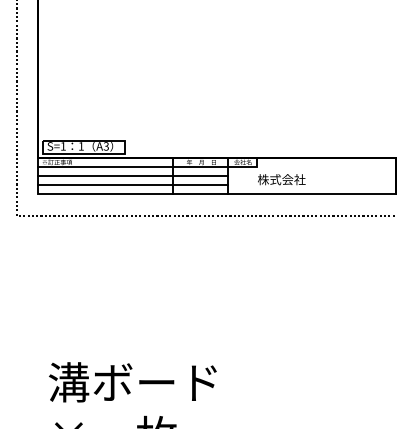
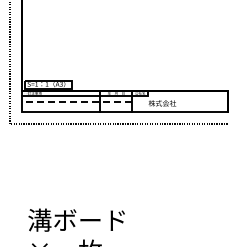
line: (132, 176) -> (76, 101), solid -> dashed
line: (132, 184) -> (76, 106), removed

